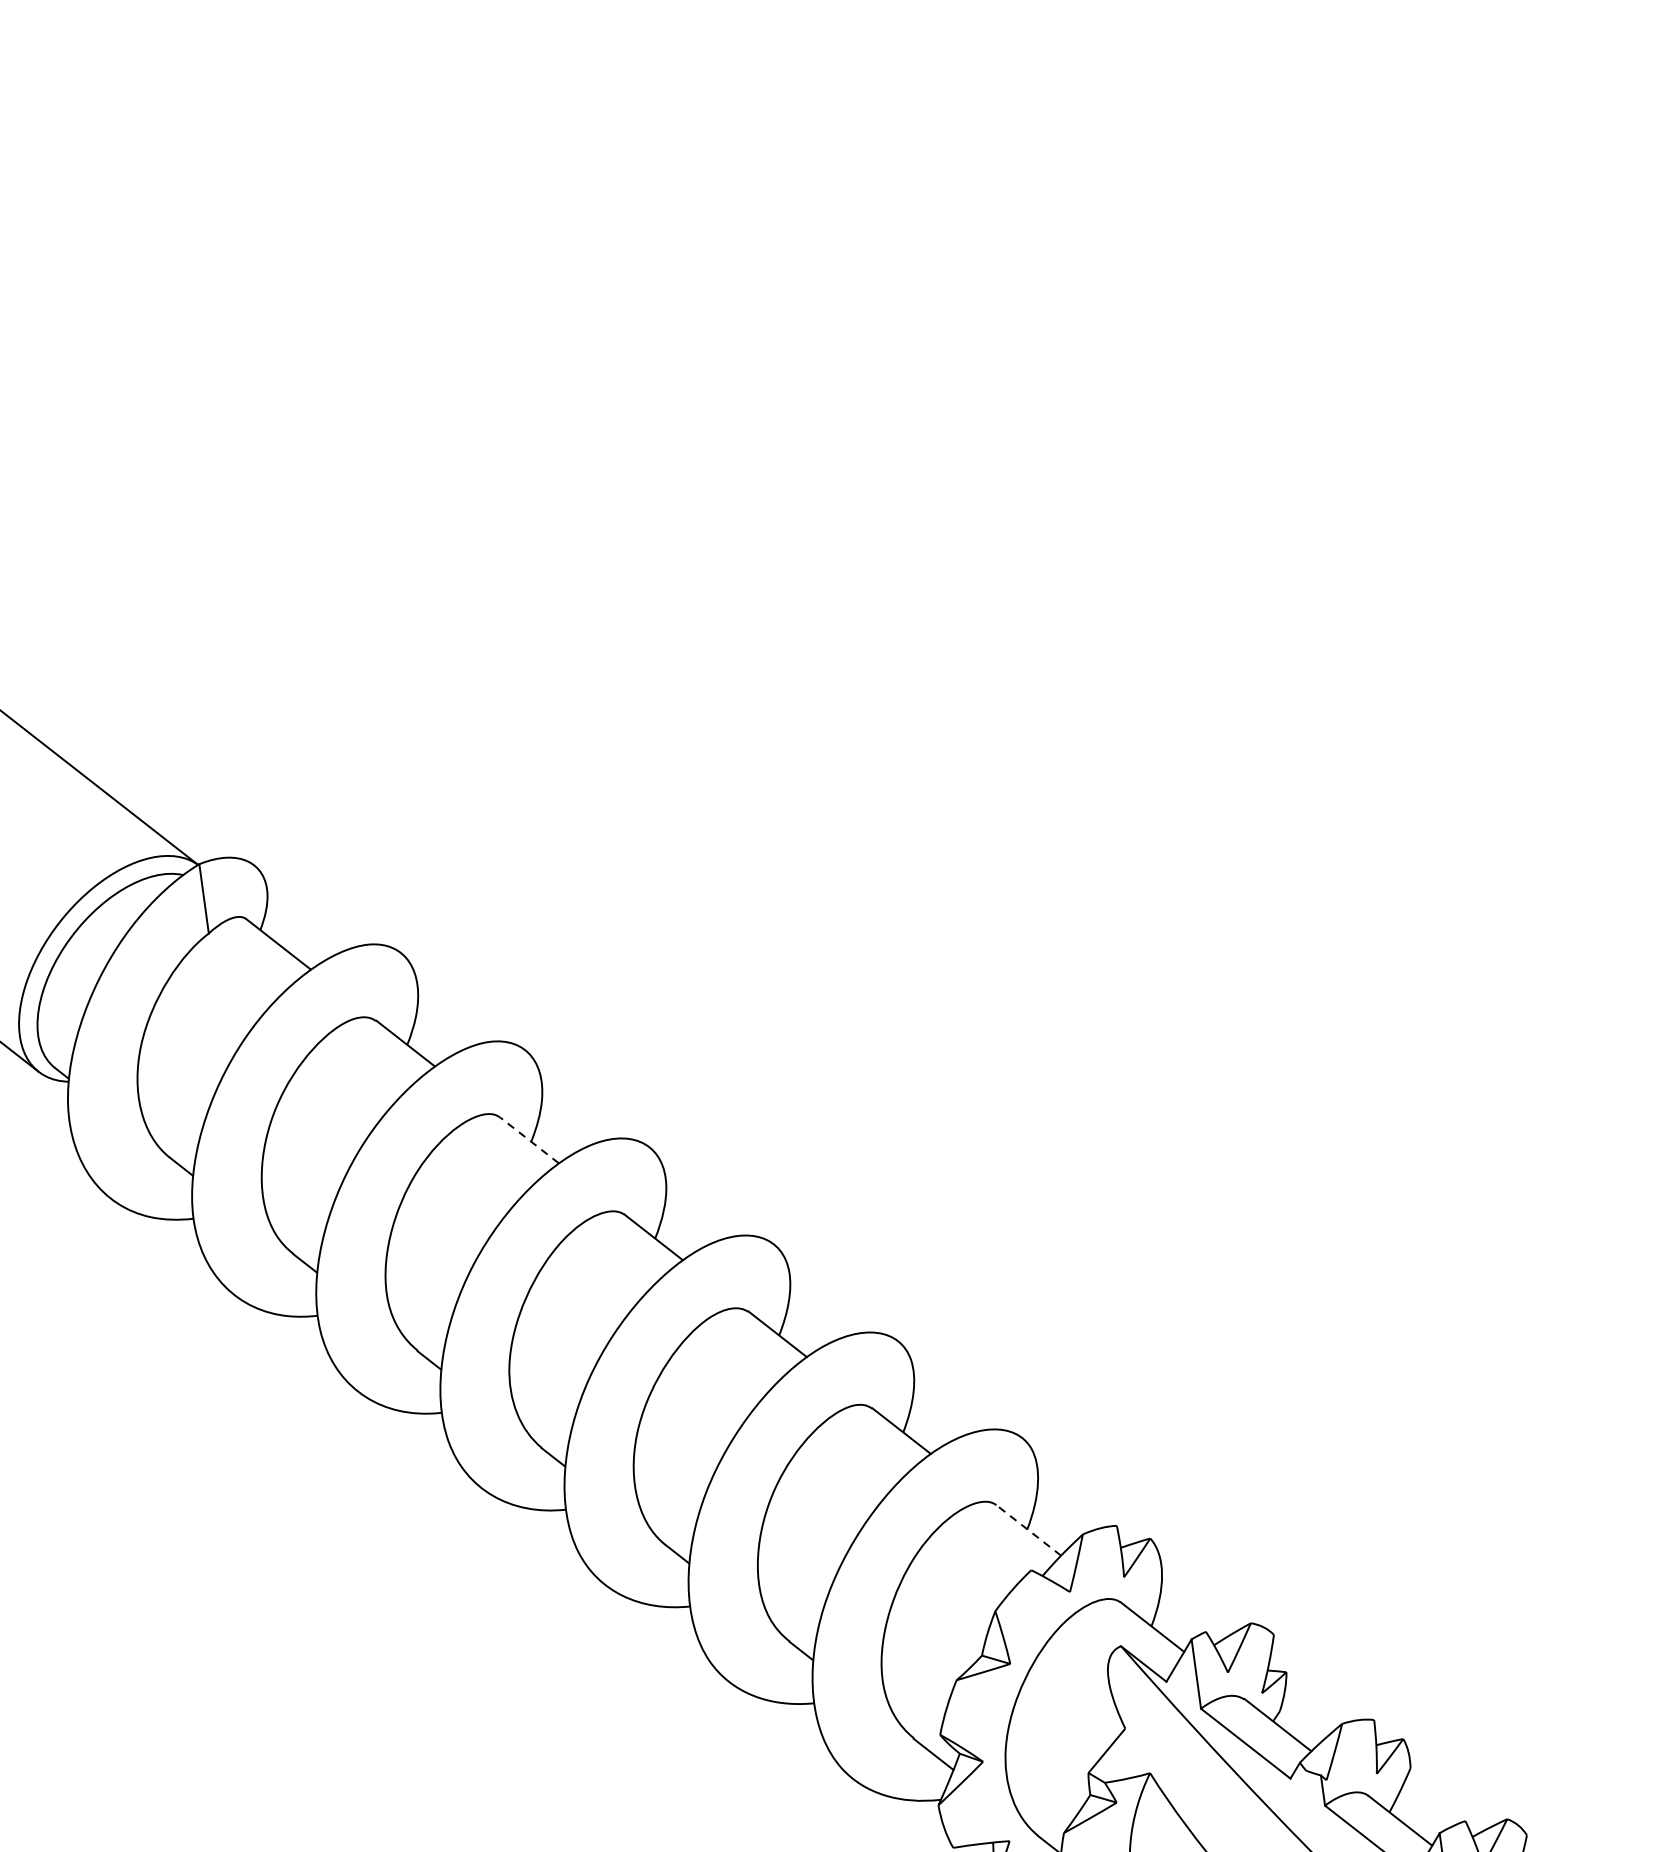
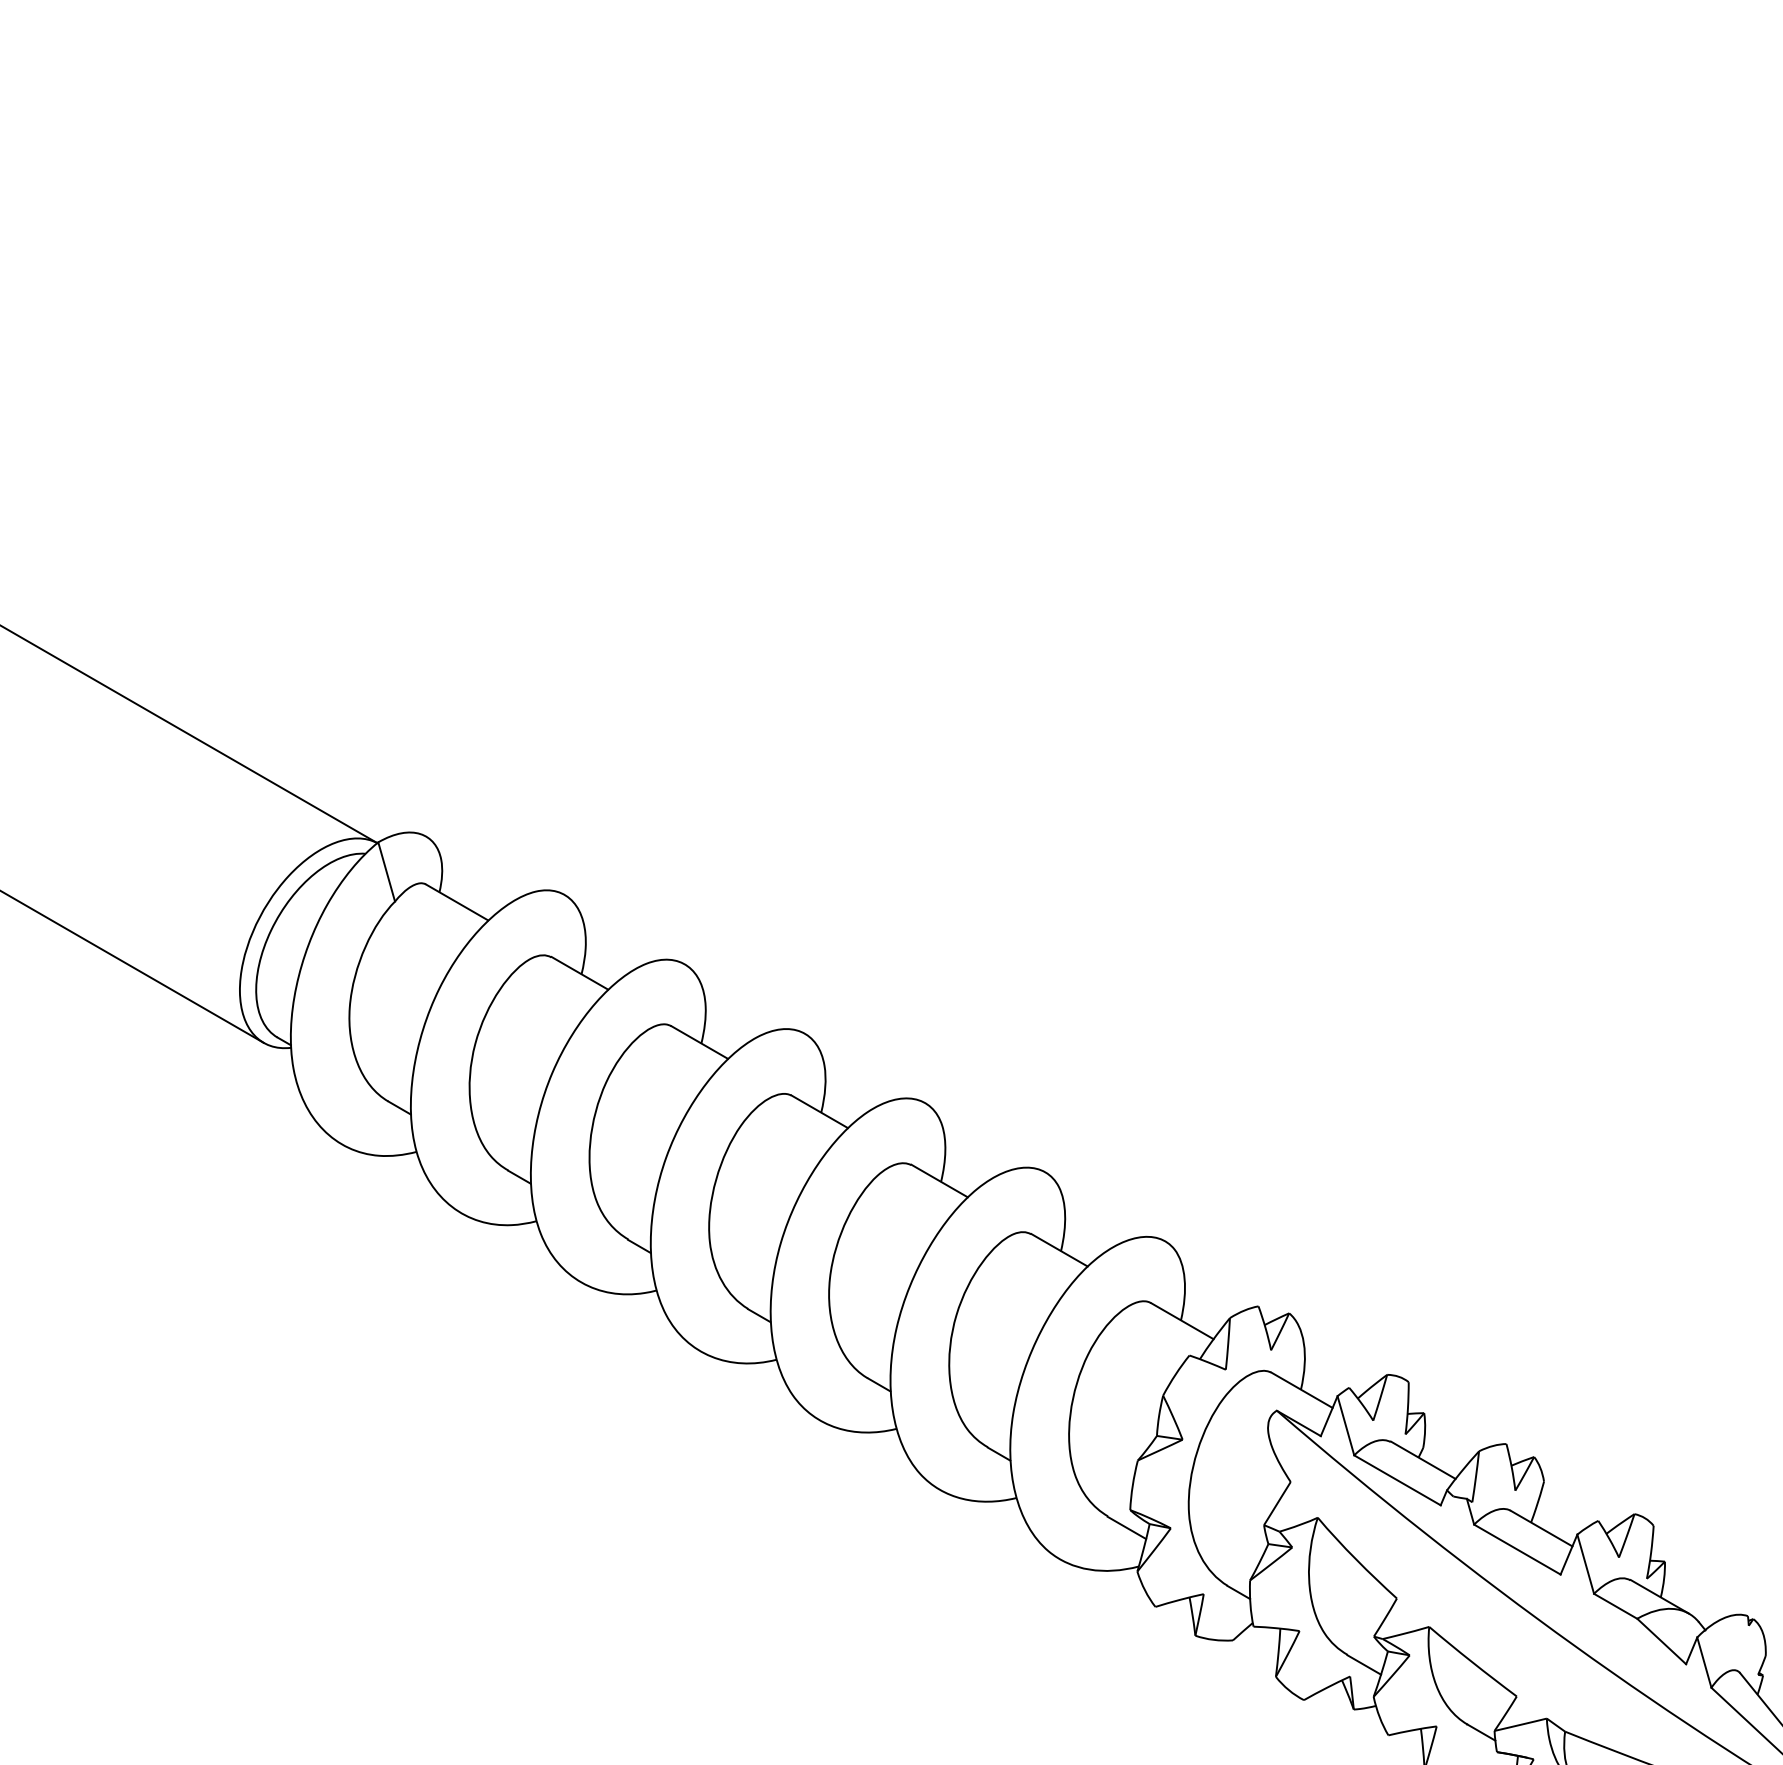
line: (529, 1140) -> (699, 1042), dashed -> solid
line: (1027, 1529) -> (1181, 1320), dashed -> solid

